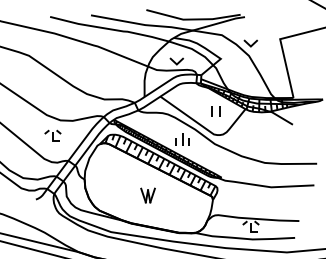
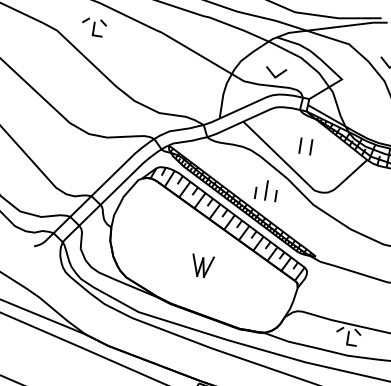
part: (215, 111) -> (305, 146), moved
part: (52, 135) -> (93, 26), moved

